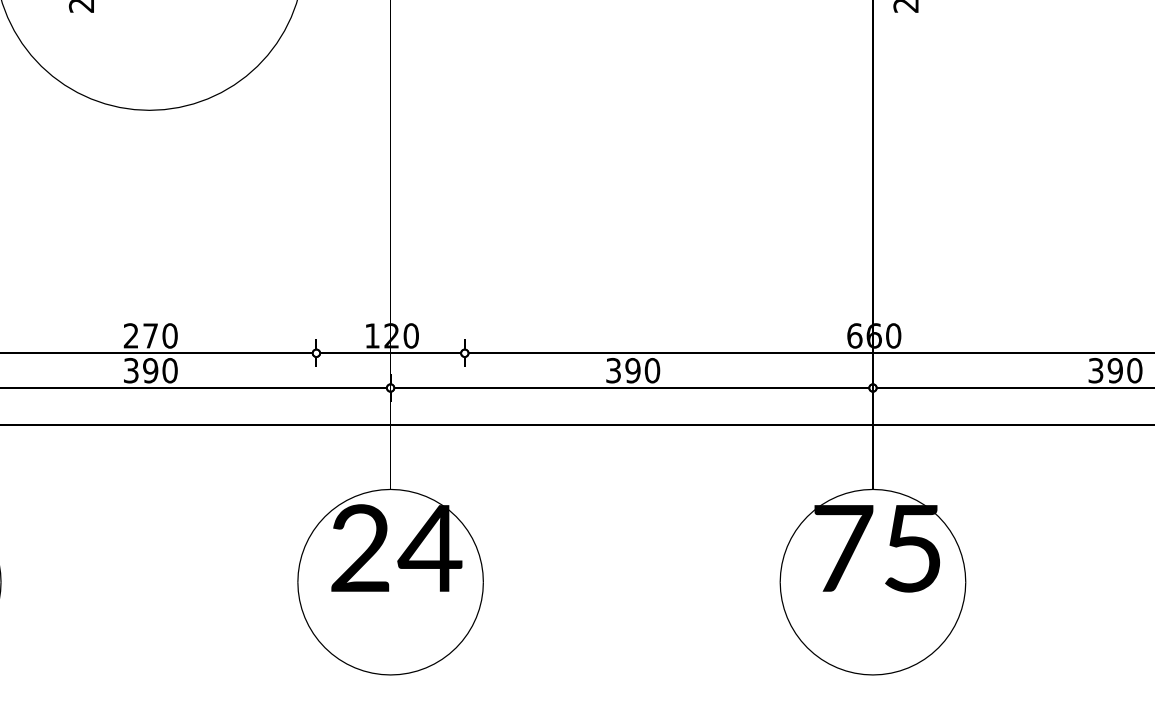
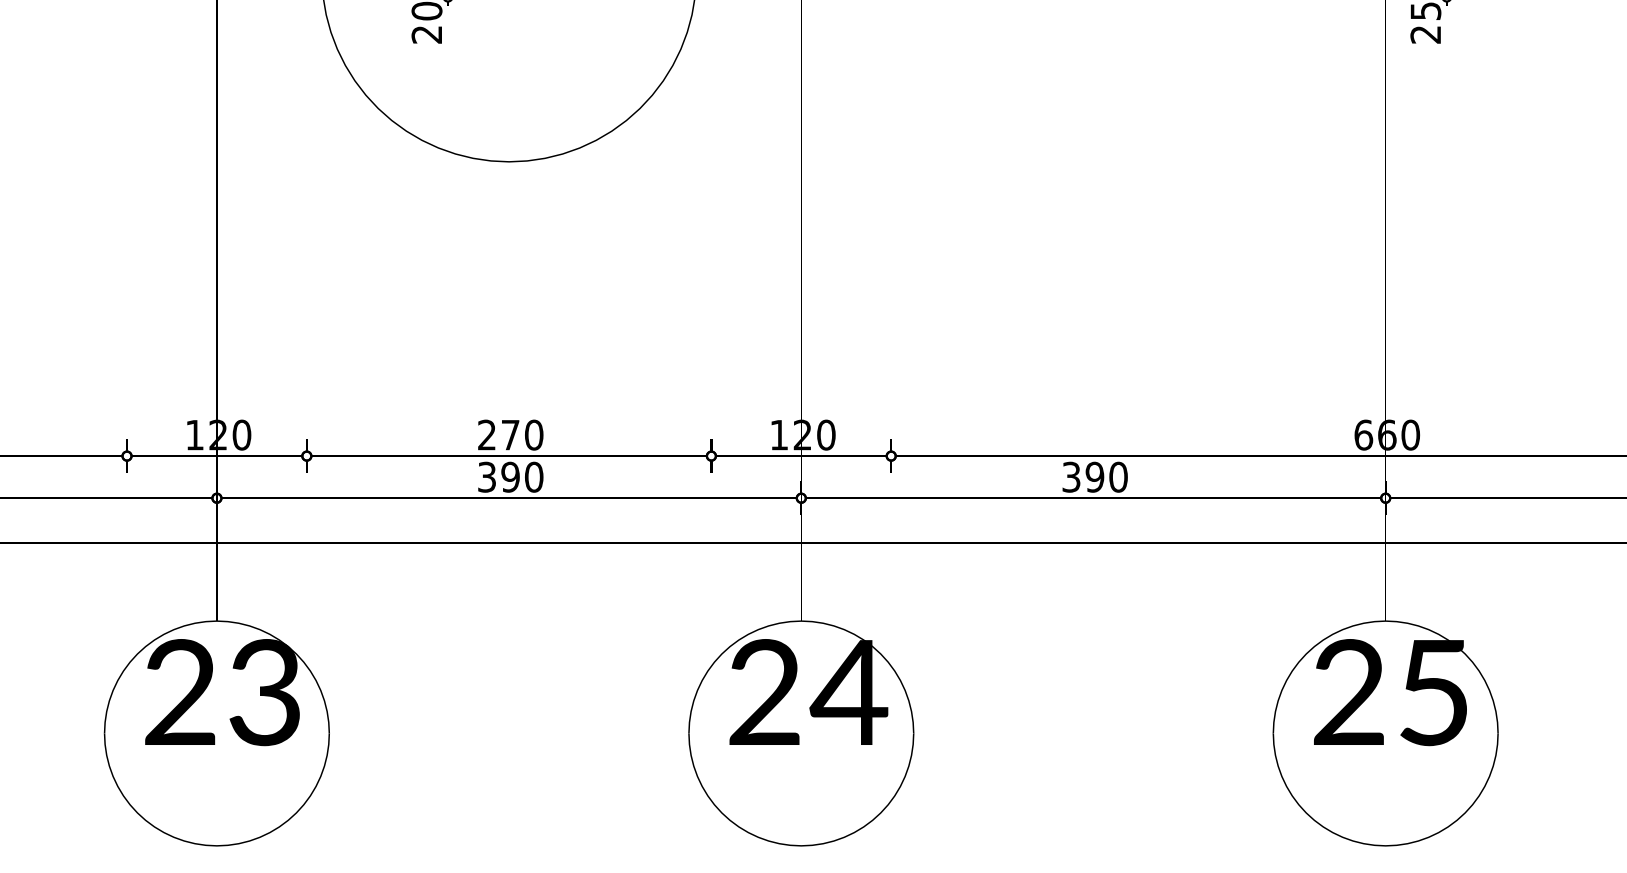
text: (843, 547) -> (1350, 691), 75 -> 25

